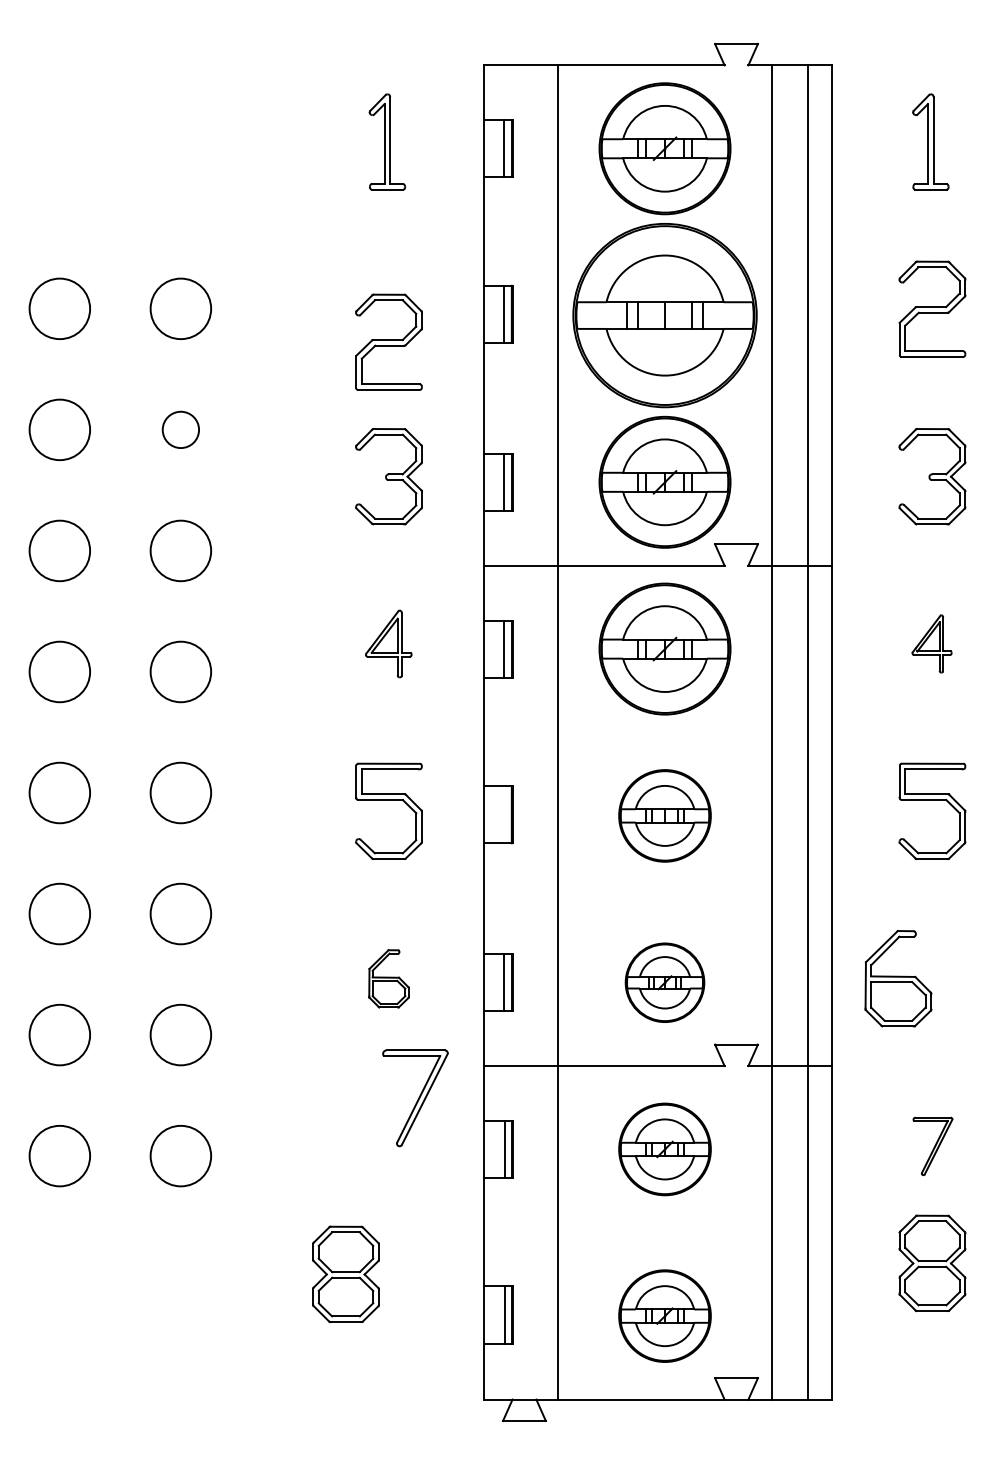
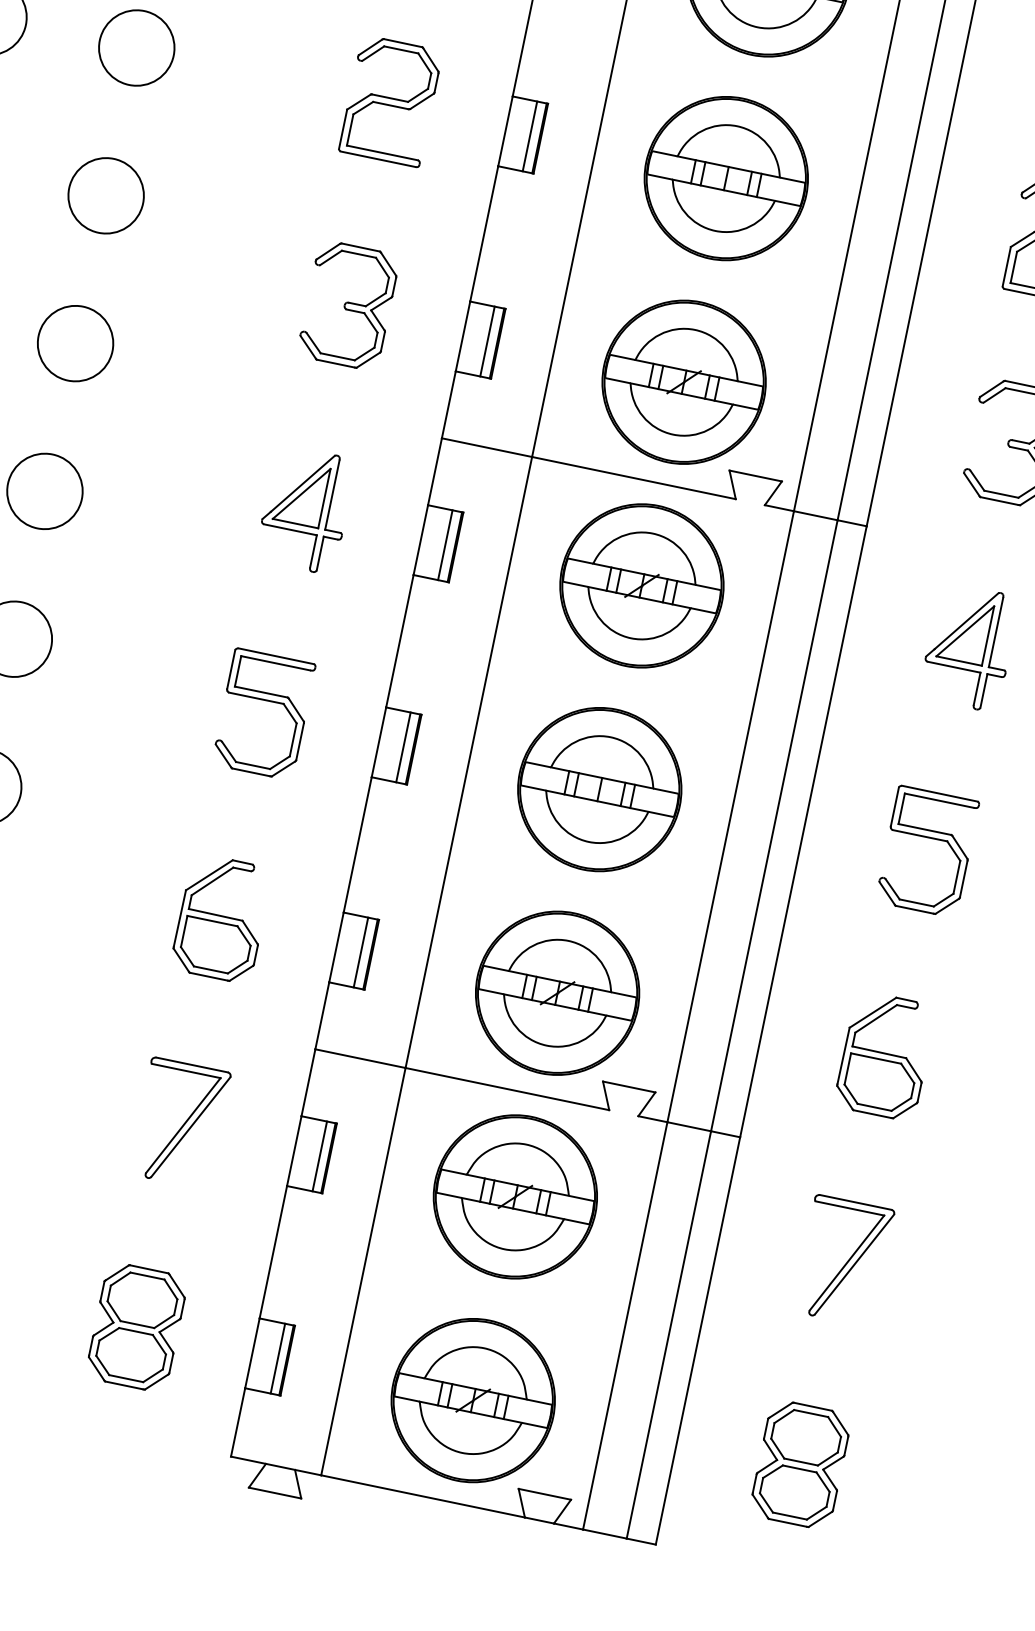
part: (664, 315) -> (725, 178), size x0.71
part: (388, 341) -> (390, 100), moved
circle: (180, 429) -> (105, 195), size x1.67
part: (388, 643) -> (305, 509), size x1.43
part: (931, 643) -> (968, 646), size x1.67
line: (504, 814) -> (404, 747), added
part: (664, 815) -> (599, 789), size x1.43
part: (388, 978) -> (220, 918), size x1.67
part: (898, 978) -> (885, 1055), moved
part: (664, 982) -> (556, 992), size x1.67
part: (415, 1098) -> (179, 1123), moved
part: (932, 1146) -> (842, 1260), size x1.67
part: (664, 1149) -> (514, 1196), size x1.43
part: (932, 1263) -> (800, 1464), moved
part: (345, 1274) -> (136, 1327), moved
part: (664, 1315) -> (472, 1399), size x1.43

